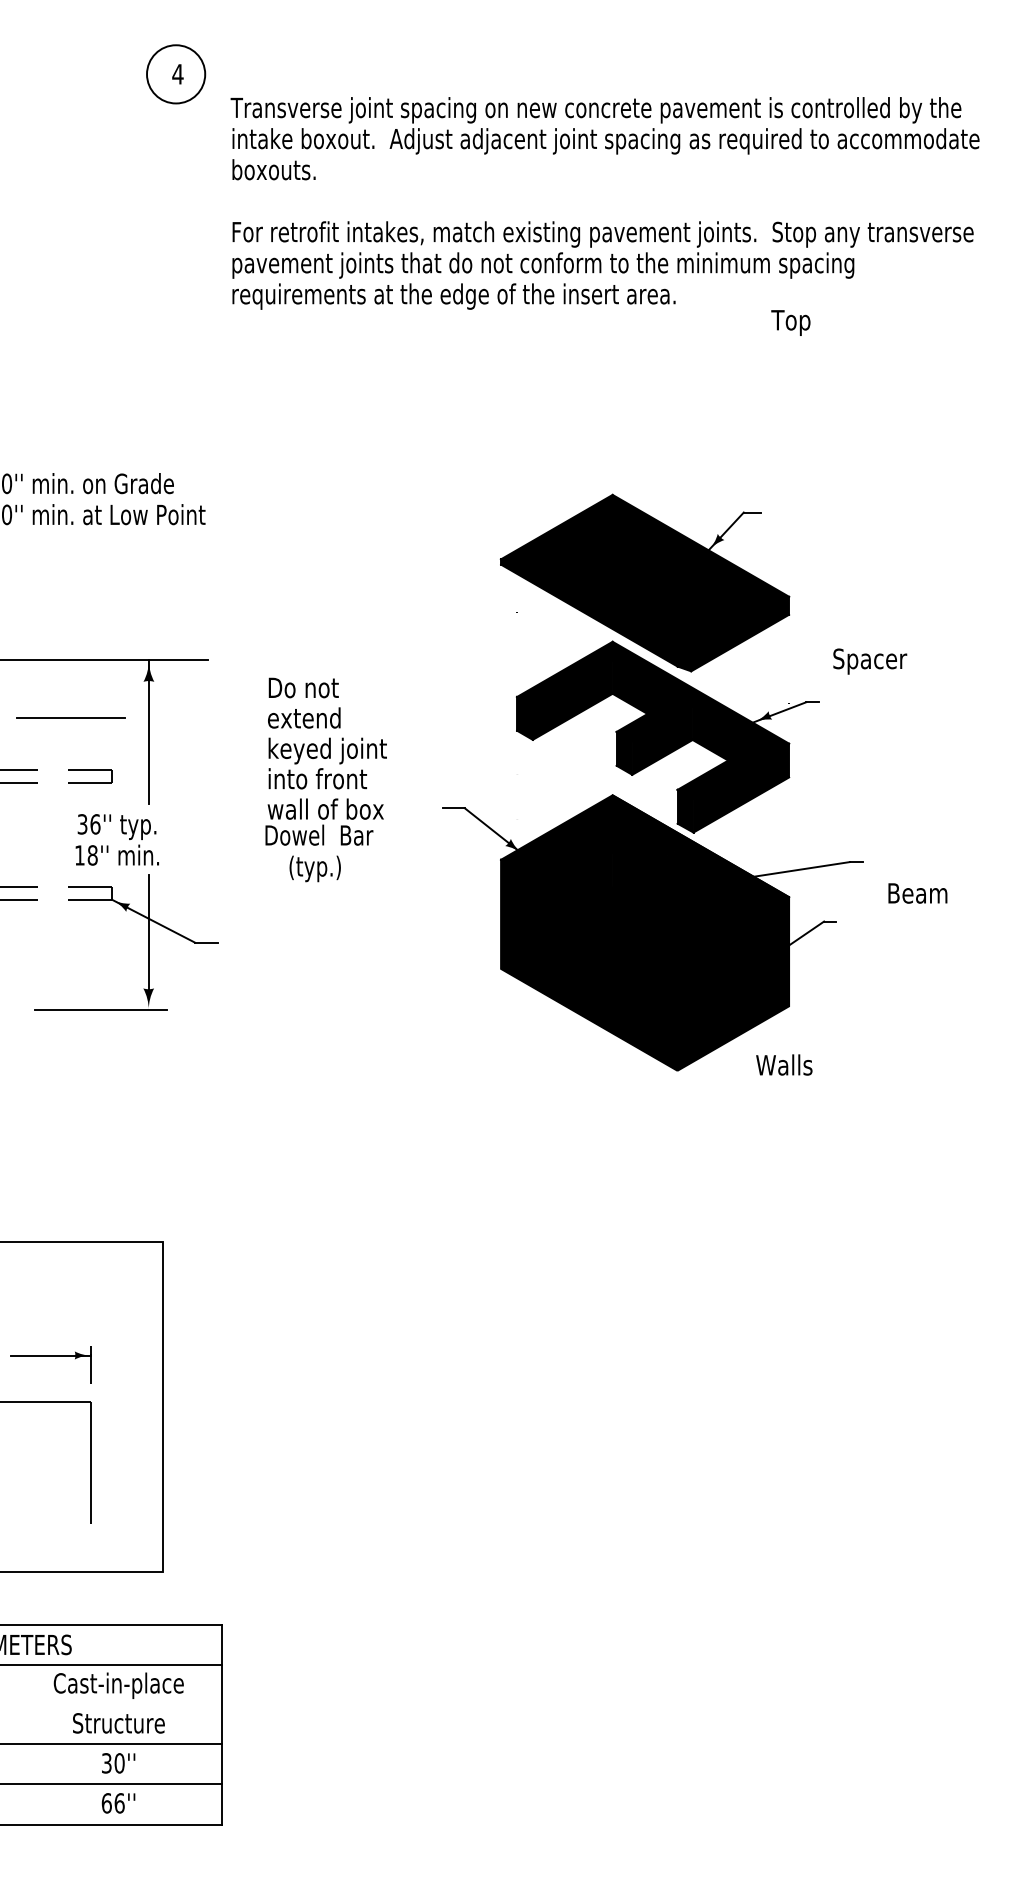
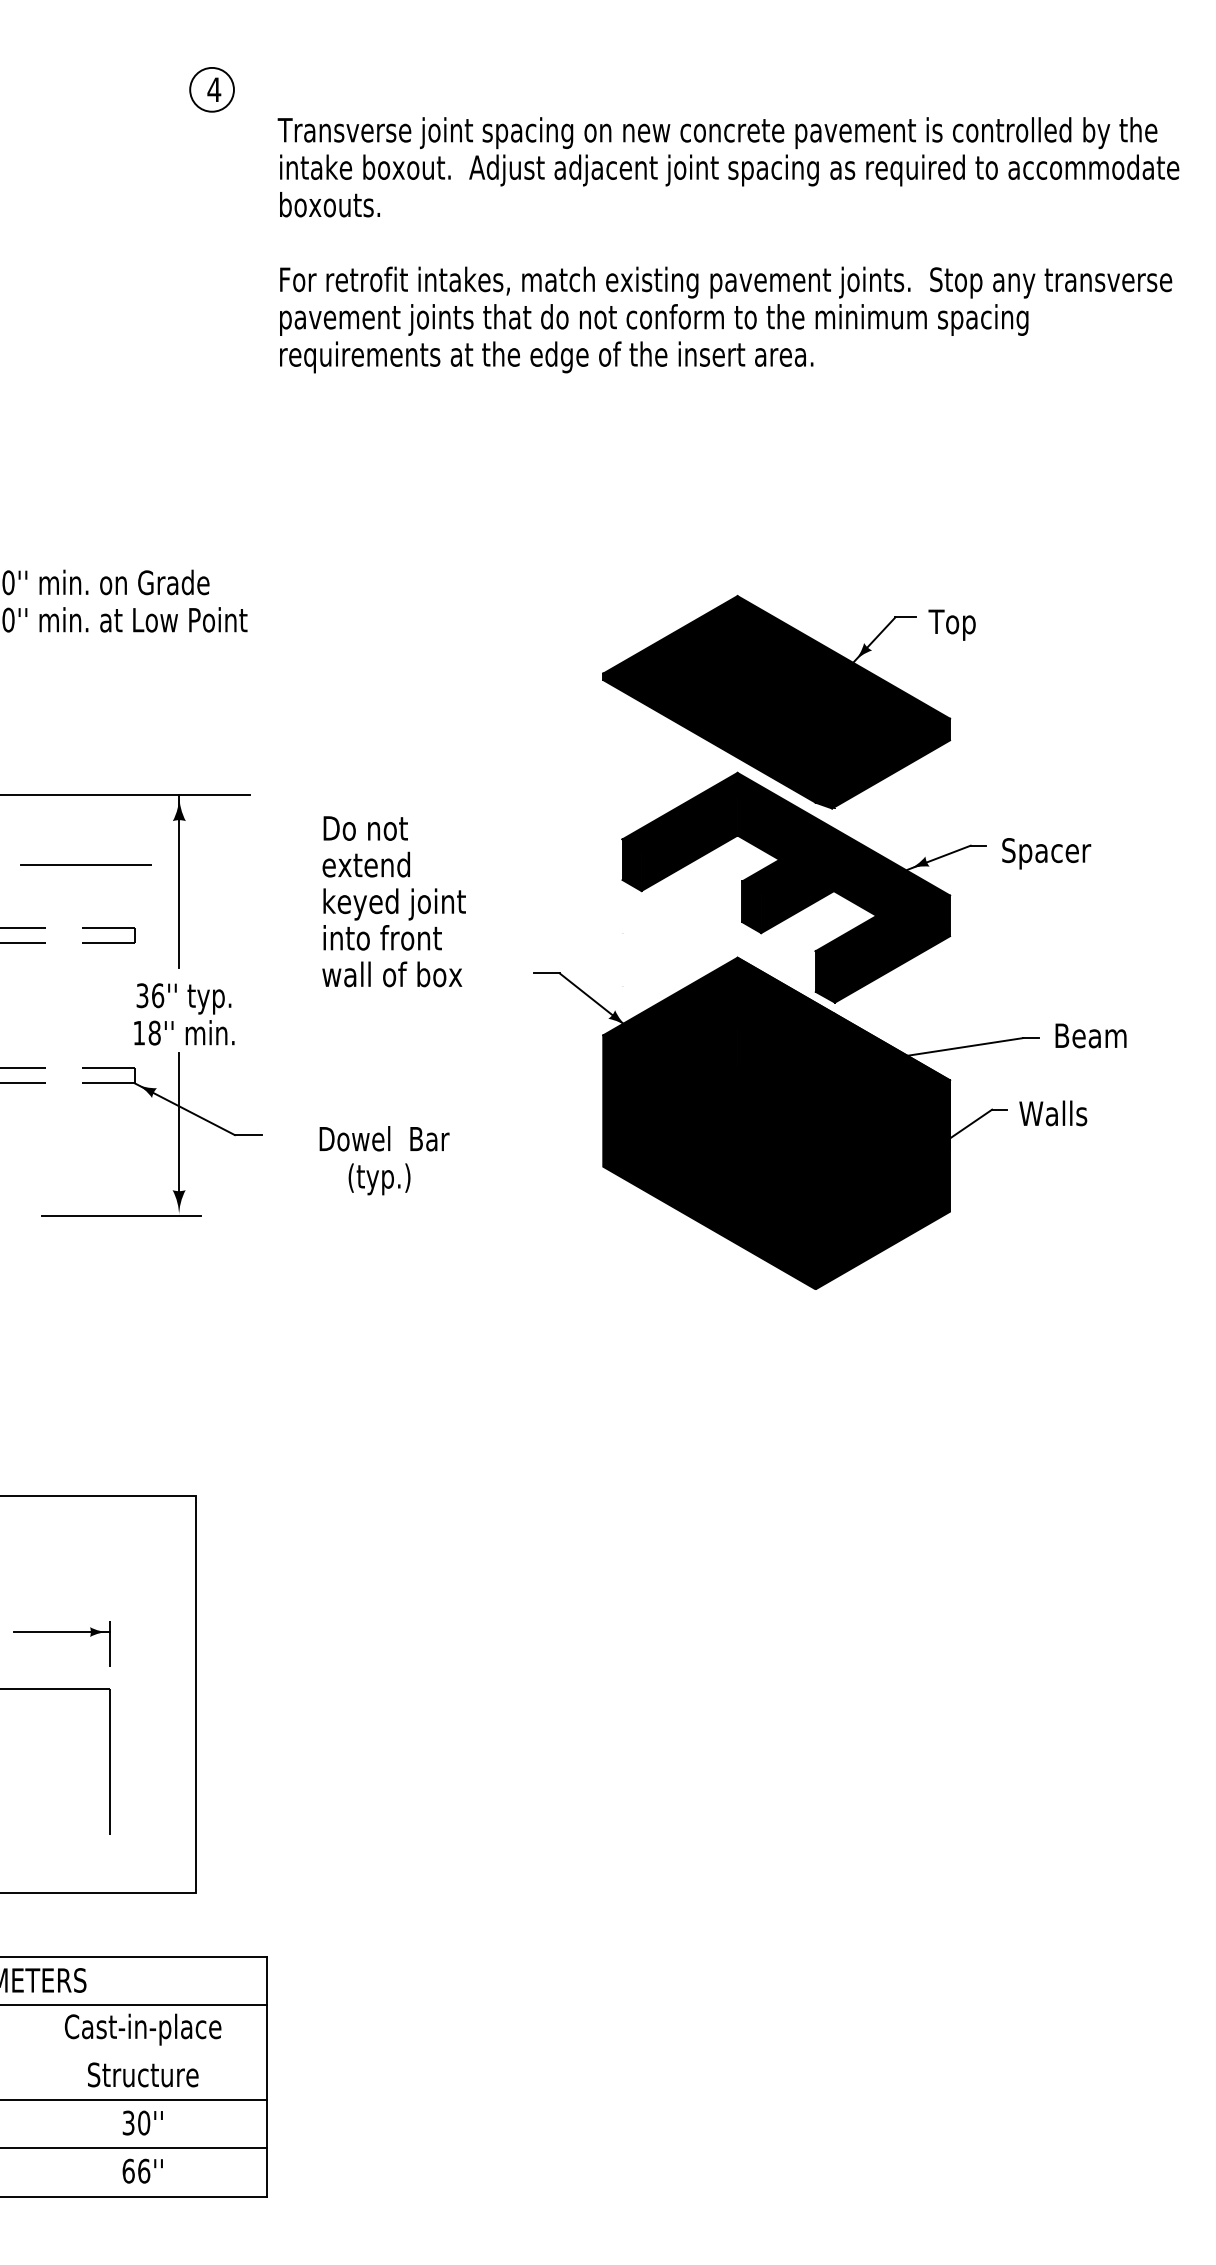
circle: (175, 74) -> (211, 89), size x0.62
text: (790, 322) -> (951, 624), moved
text: (870, 661) -> (1046, 853), moved
text: (117, 839) -> (184, 1014), moved
text: (319, 853) -> (384, 1160), moved
text: (917, 893) -> (1090, 1035), moved
text: (784, 1065) -> (1053, 1113), moved

